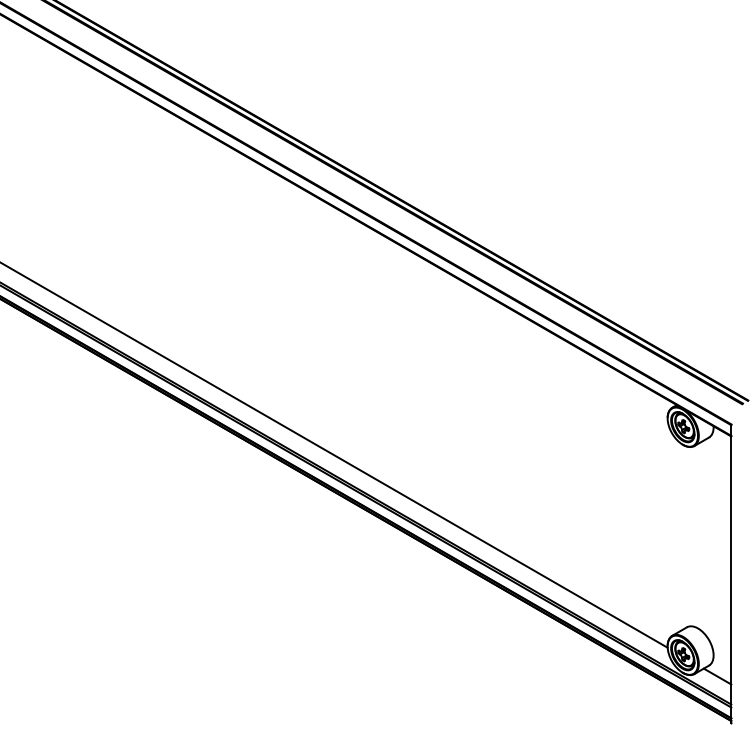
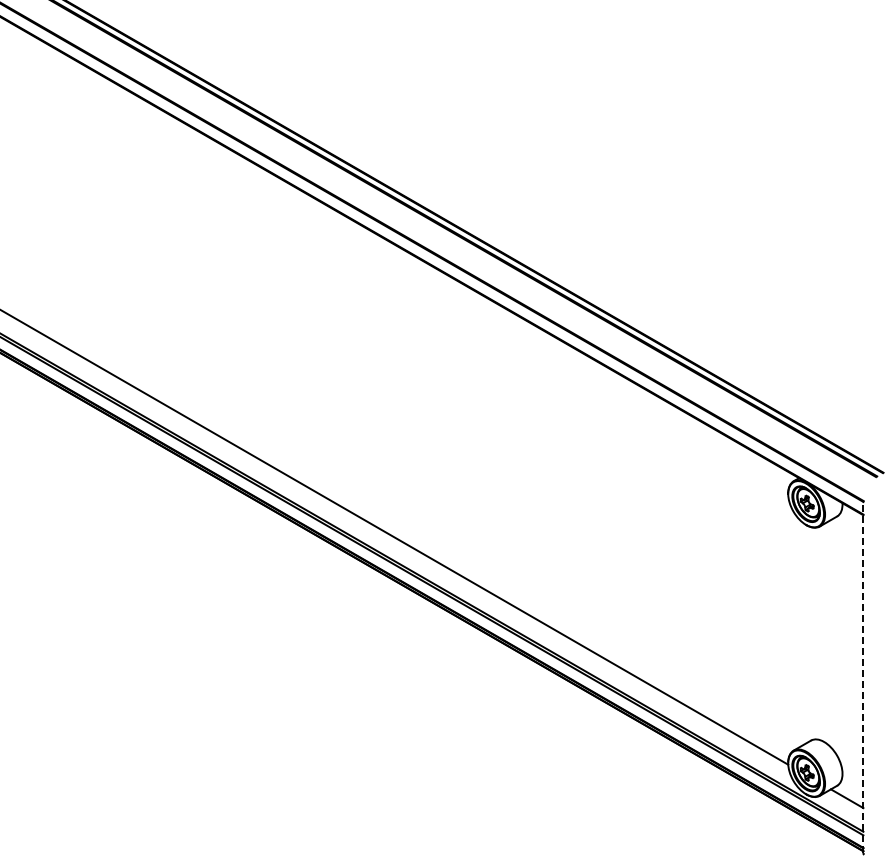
line: (731, 573) -> (863, 677), solid -> dashed

